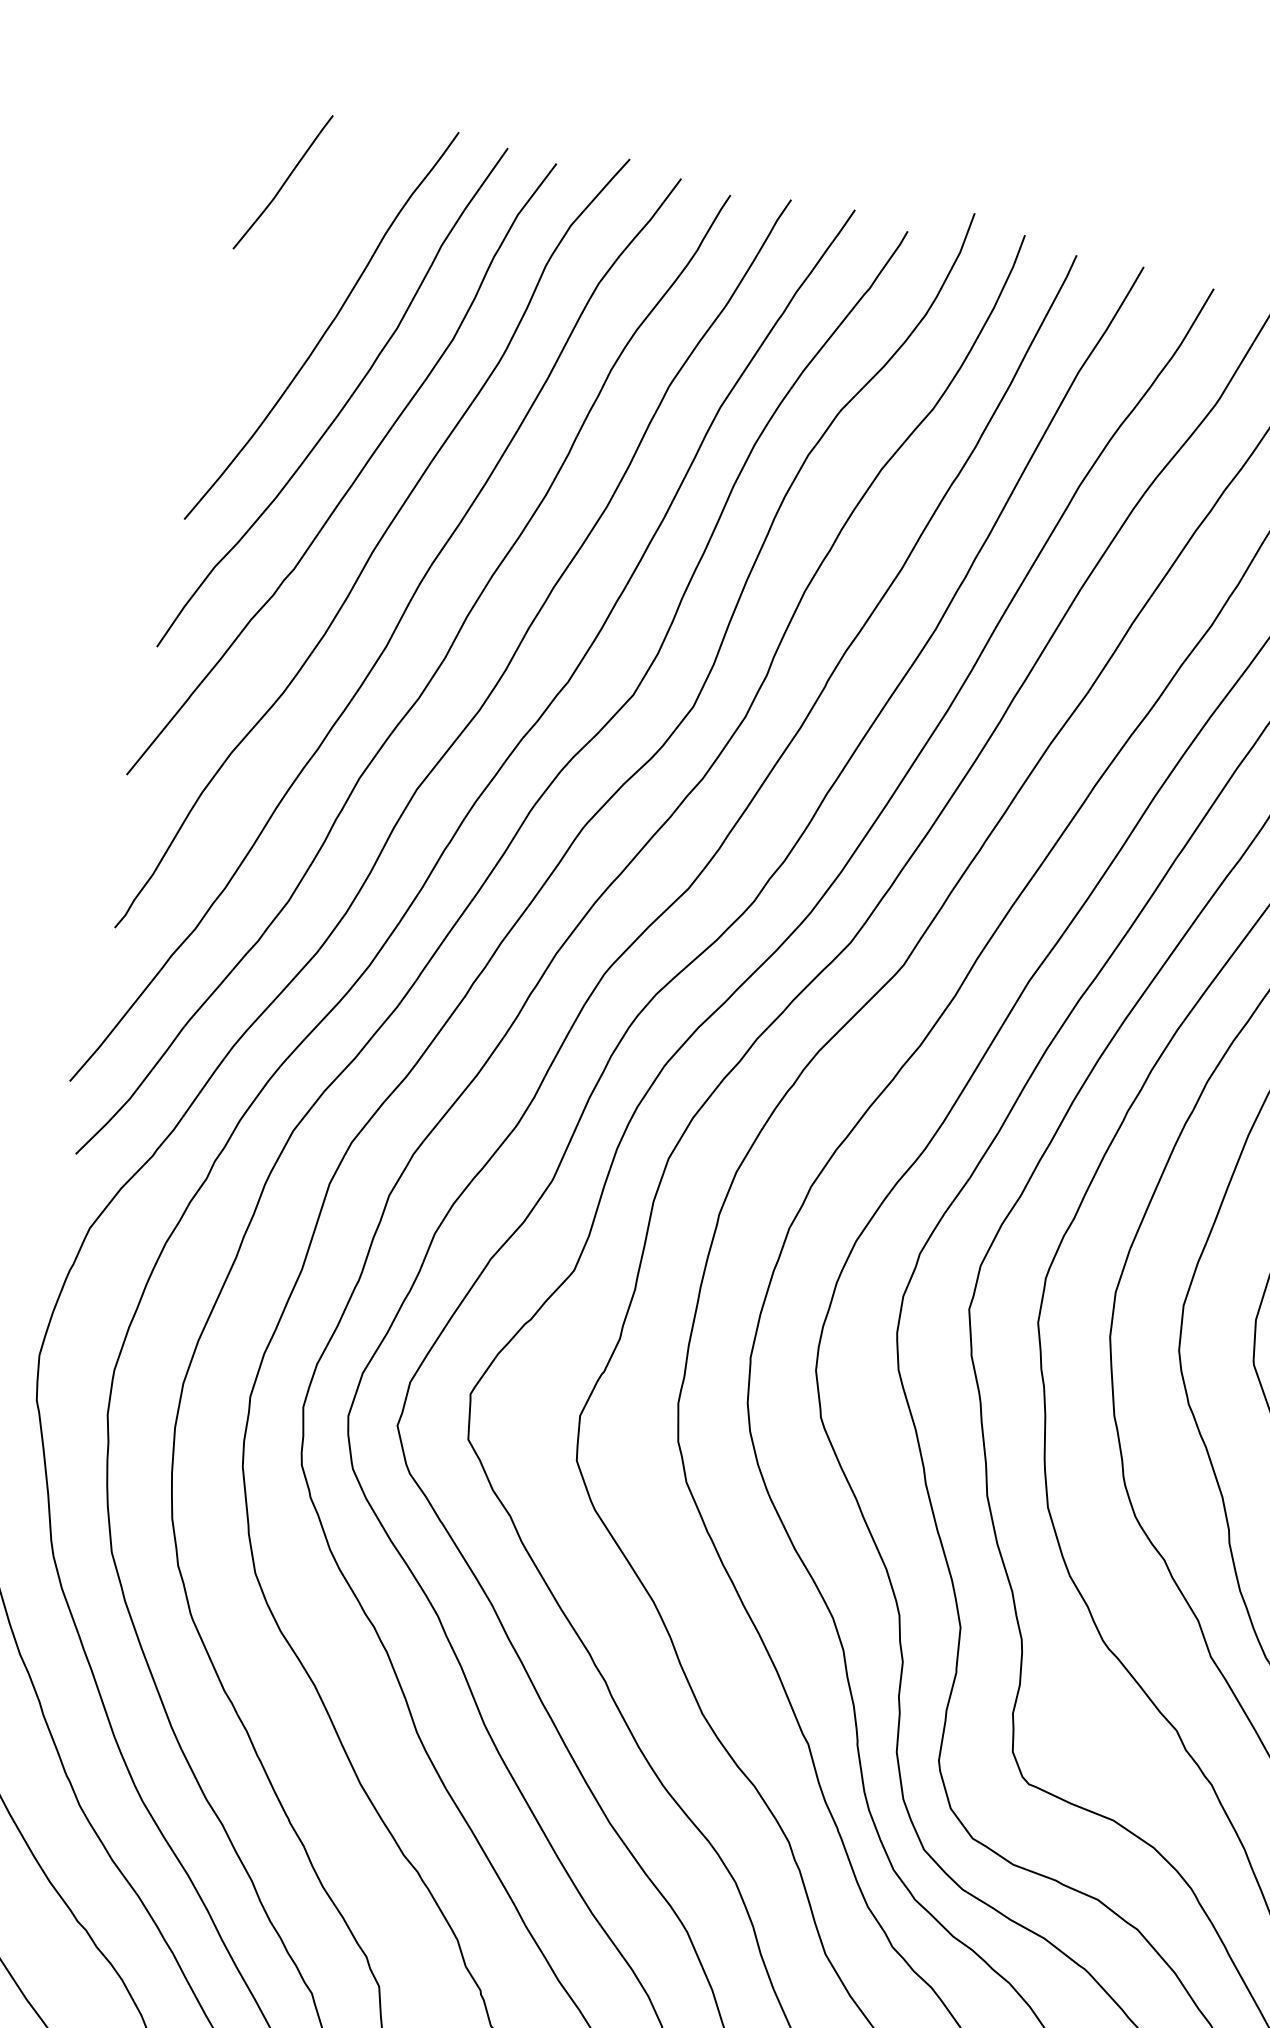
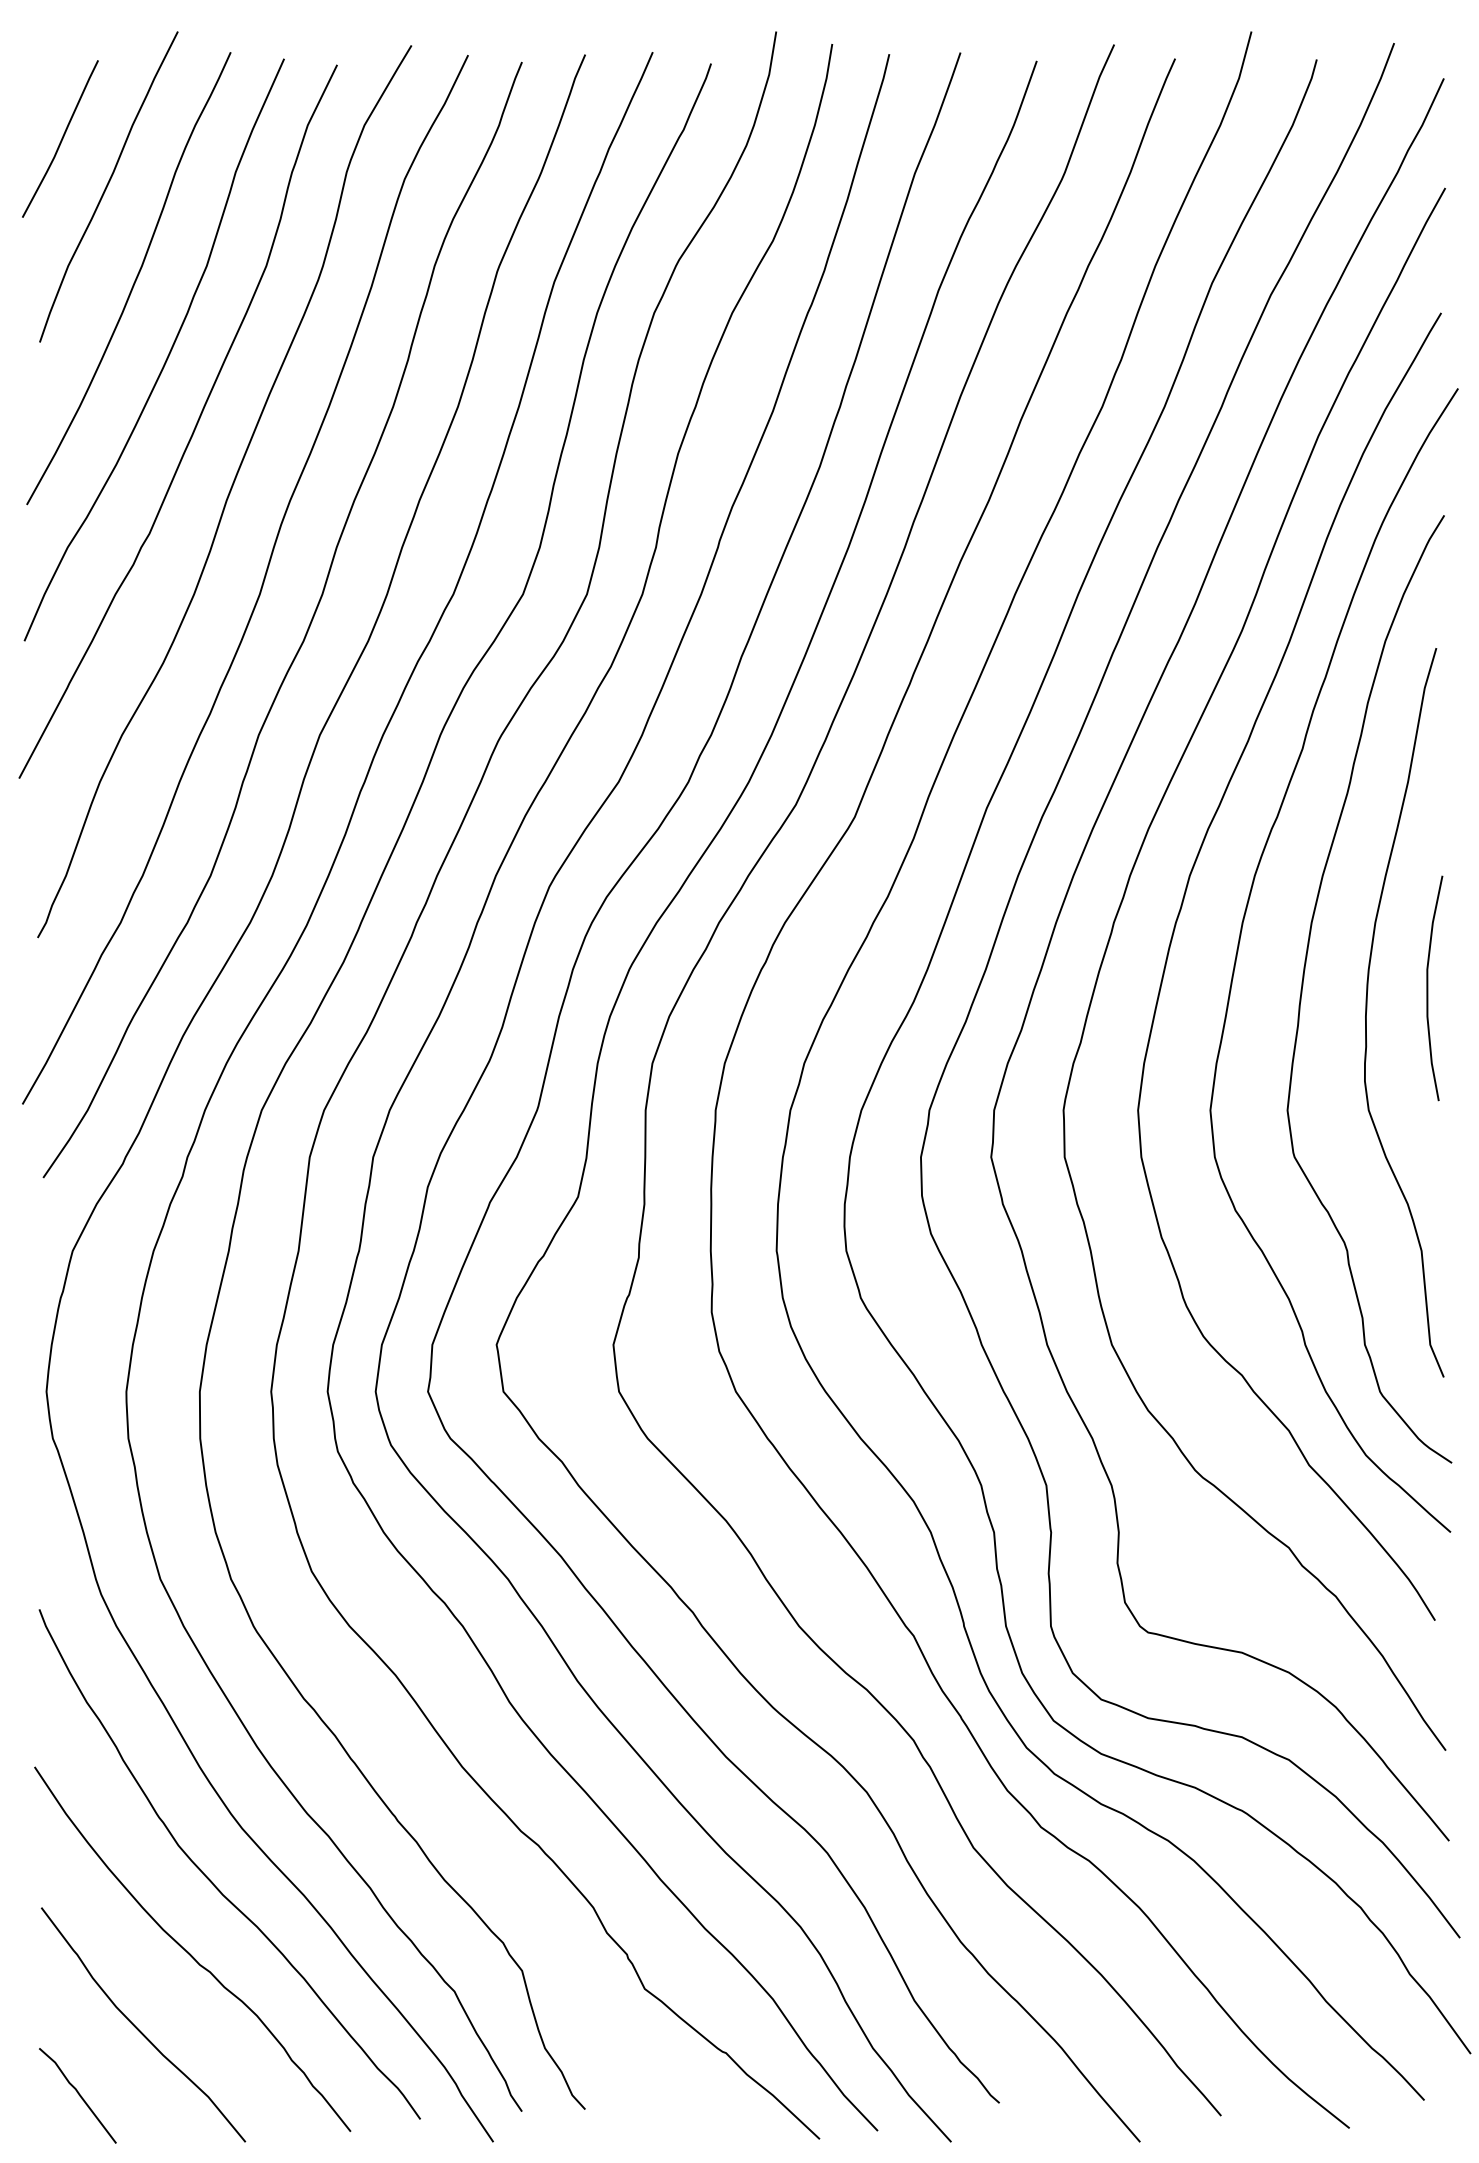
curve: (319, 234) -> (108, 185), added

